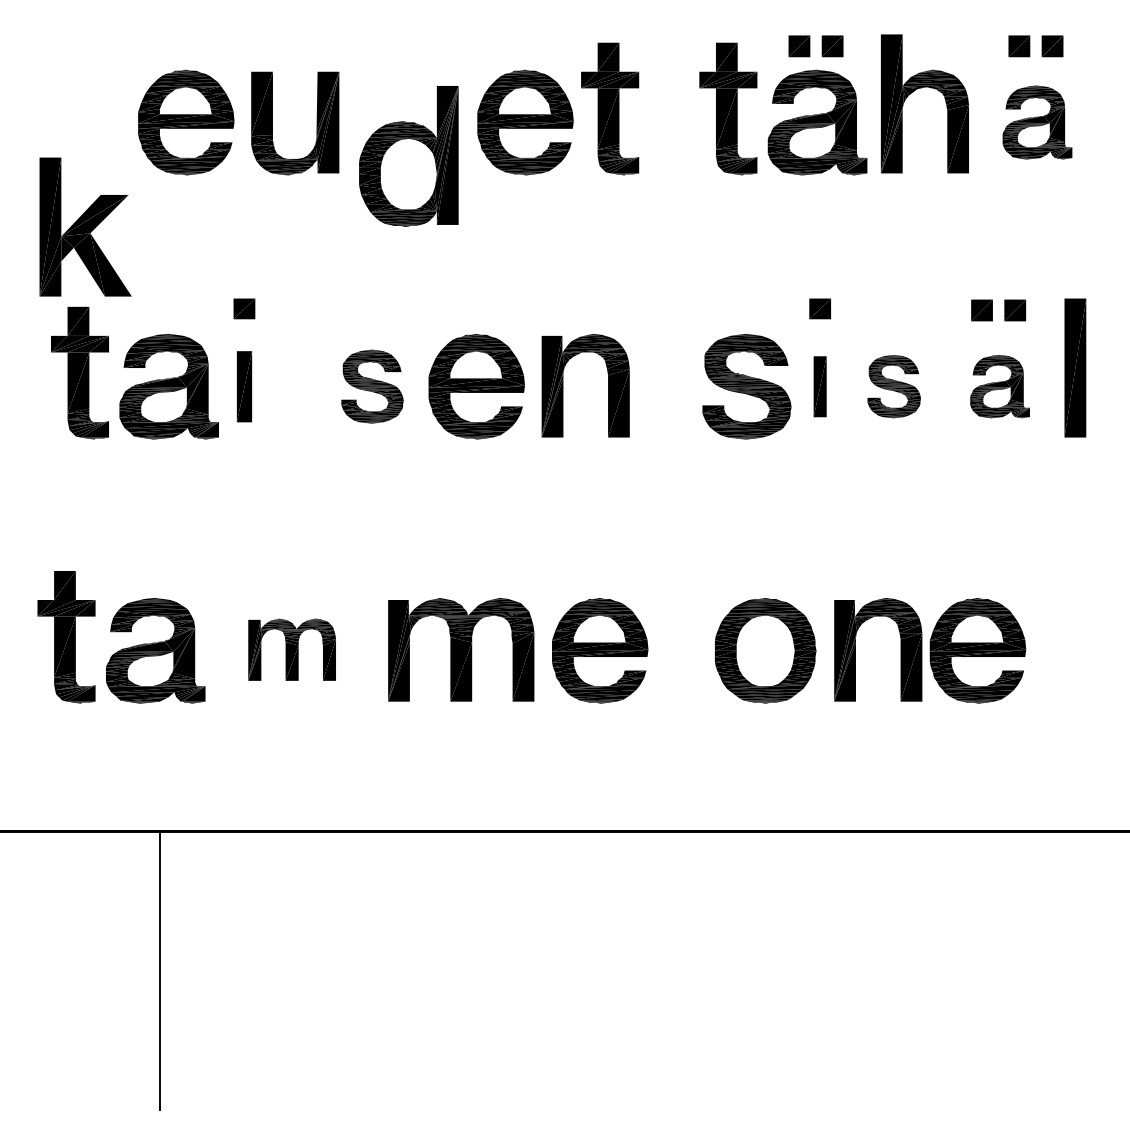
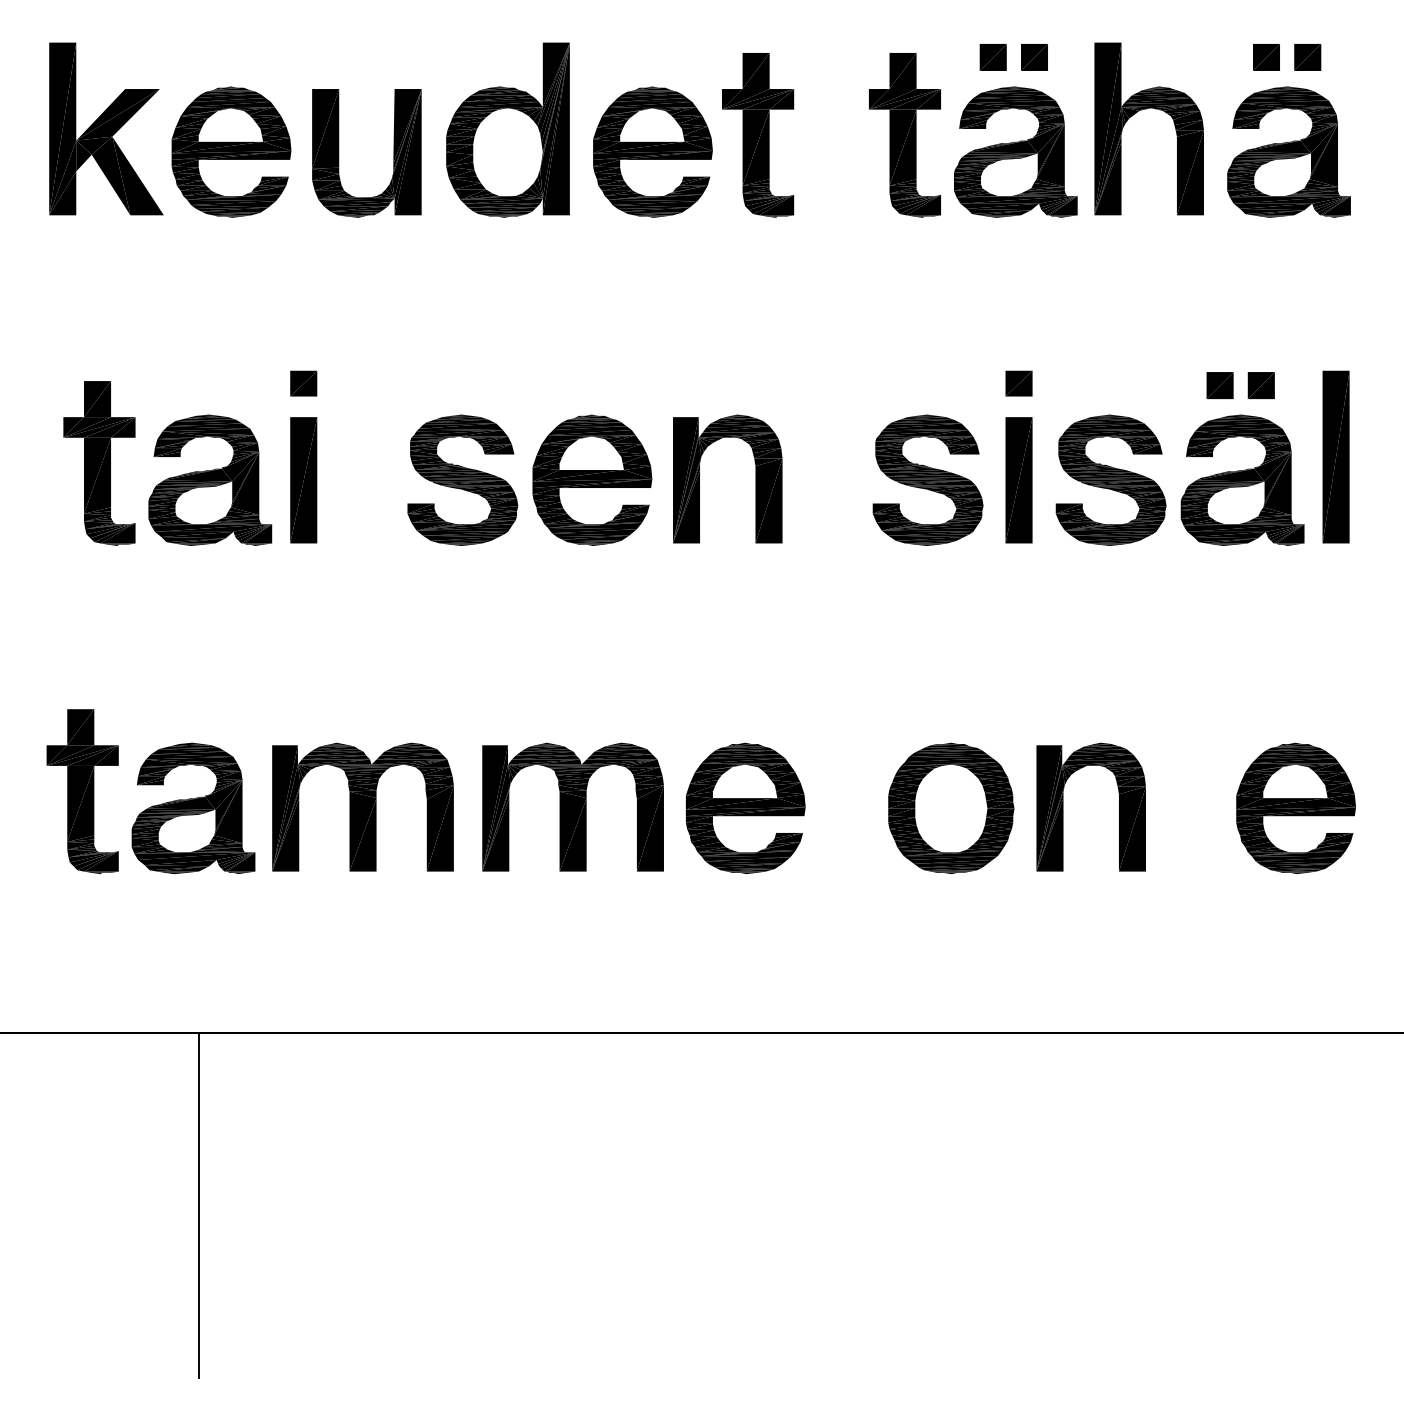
part: (1037, 122) -> (1288, 151), size x1.43
part: (408, 155) -> (507, 129), moved
part: (85, 226) -> (106, 128), moved
part: (244, 386) -> (303, 480), size x1.43
part: (372, 386) -> (462, 479), size x1.43
part: (819, 386) -> (1018, 480), size x1.67
part: (893, 386) -> (1110, 479), size x1.67
part: (1000, 386) -> (1242, 479), size x1.67
part: (291, 649) -> (362, 806), size x1.67
part: (977, 650) -> (1295, 807), moved

